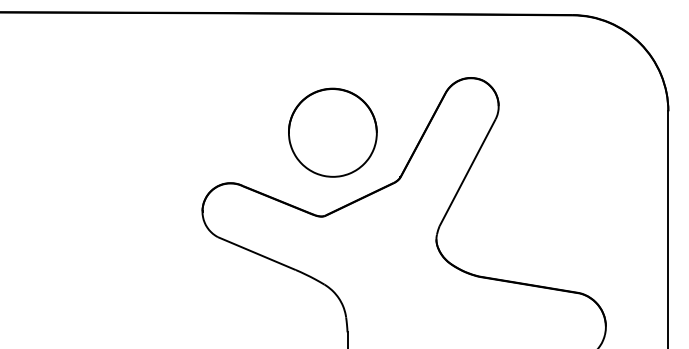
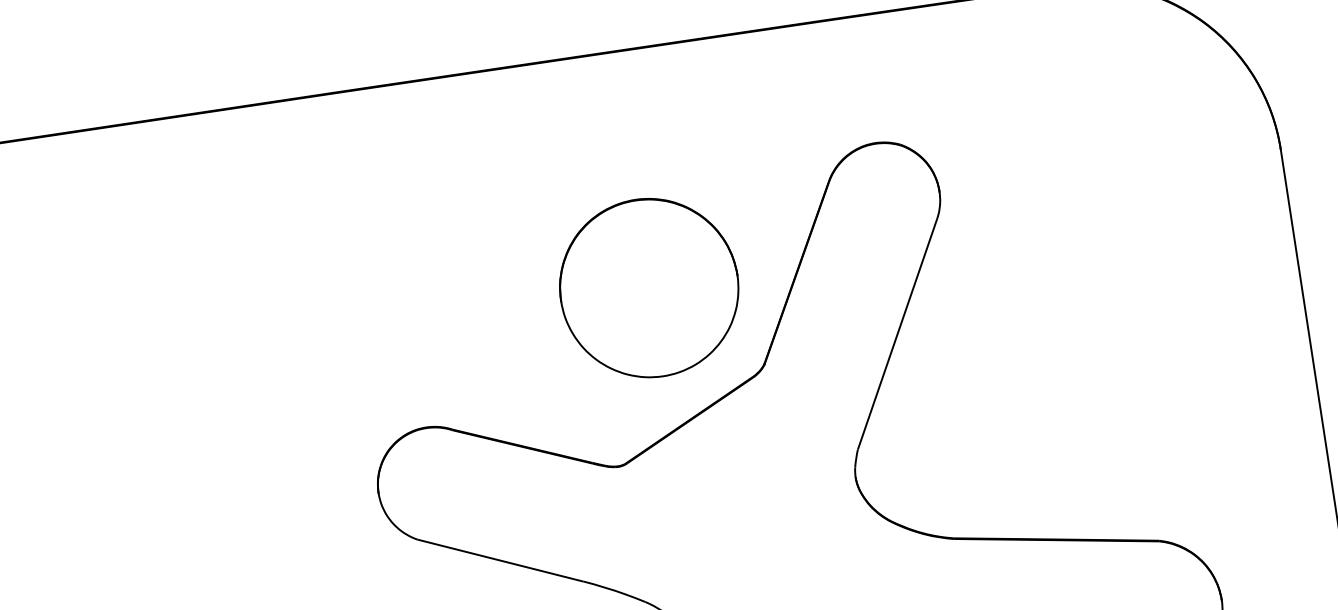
part: (332, 132) -> (648, 287), moved

